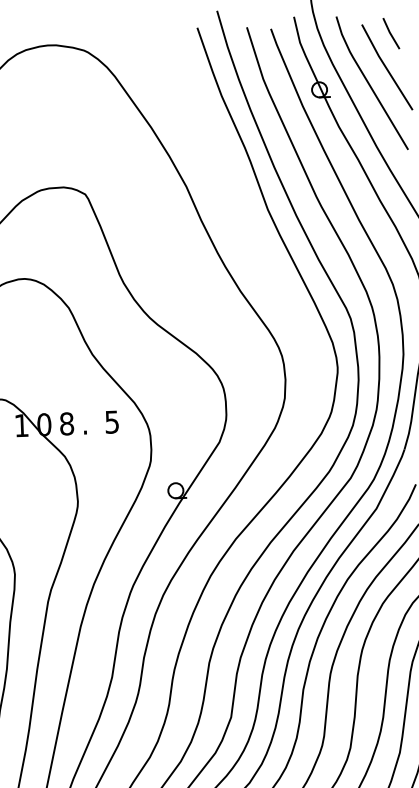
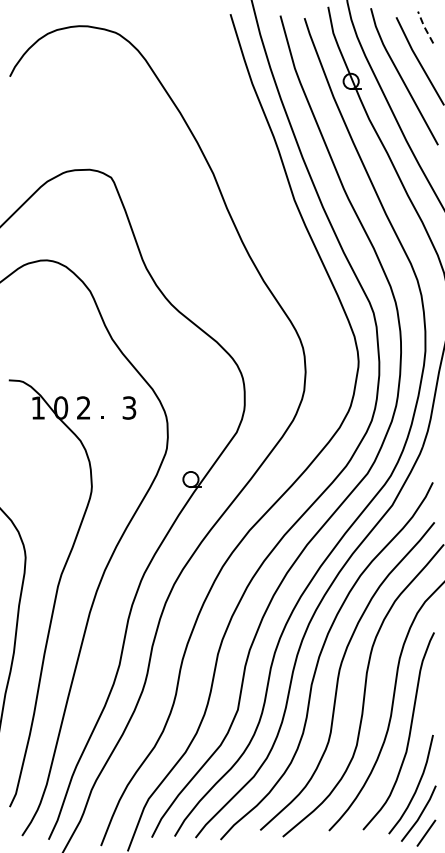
line: (390, 33) -> (424, 27), solid -> dashed
text: (112, 421) -> (129, 407), 5 -> 3
text: (66, 423) -> (83, 407), 8 -> 2

